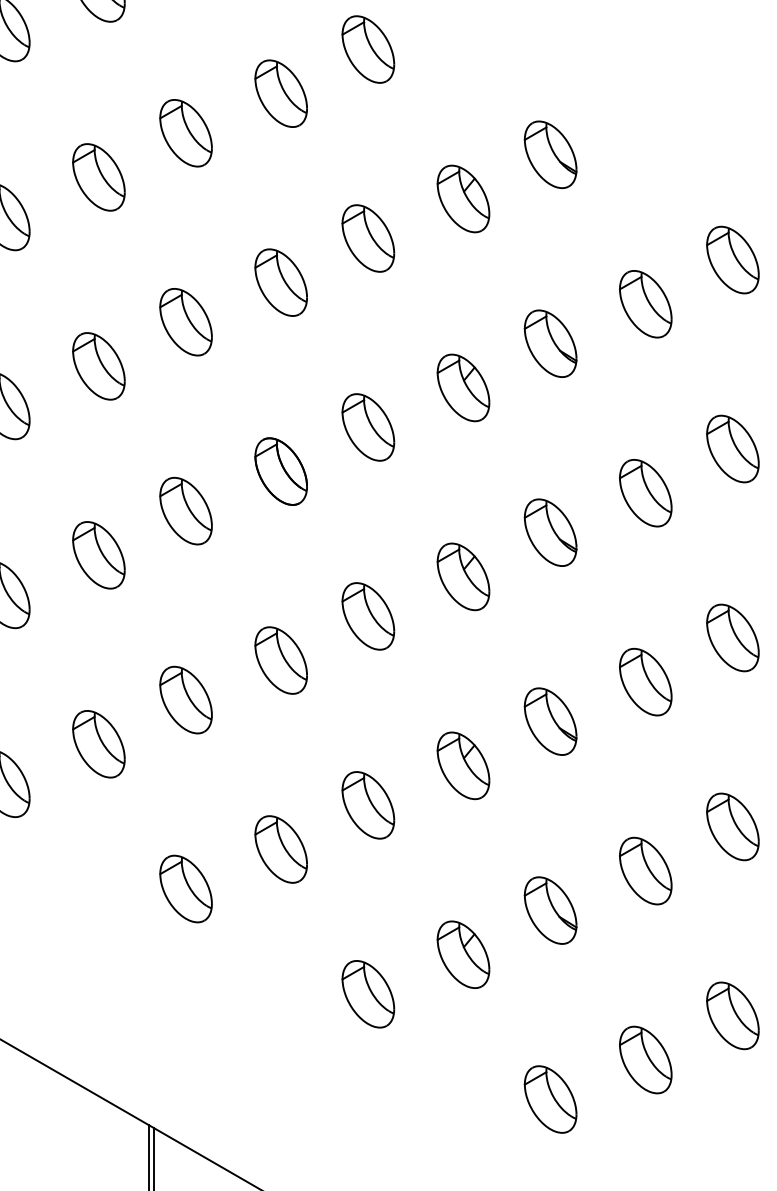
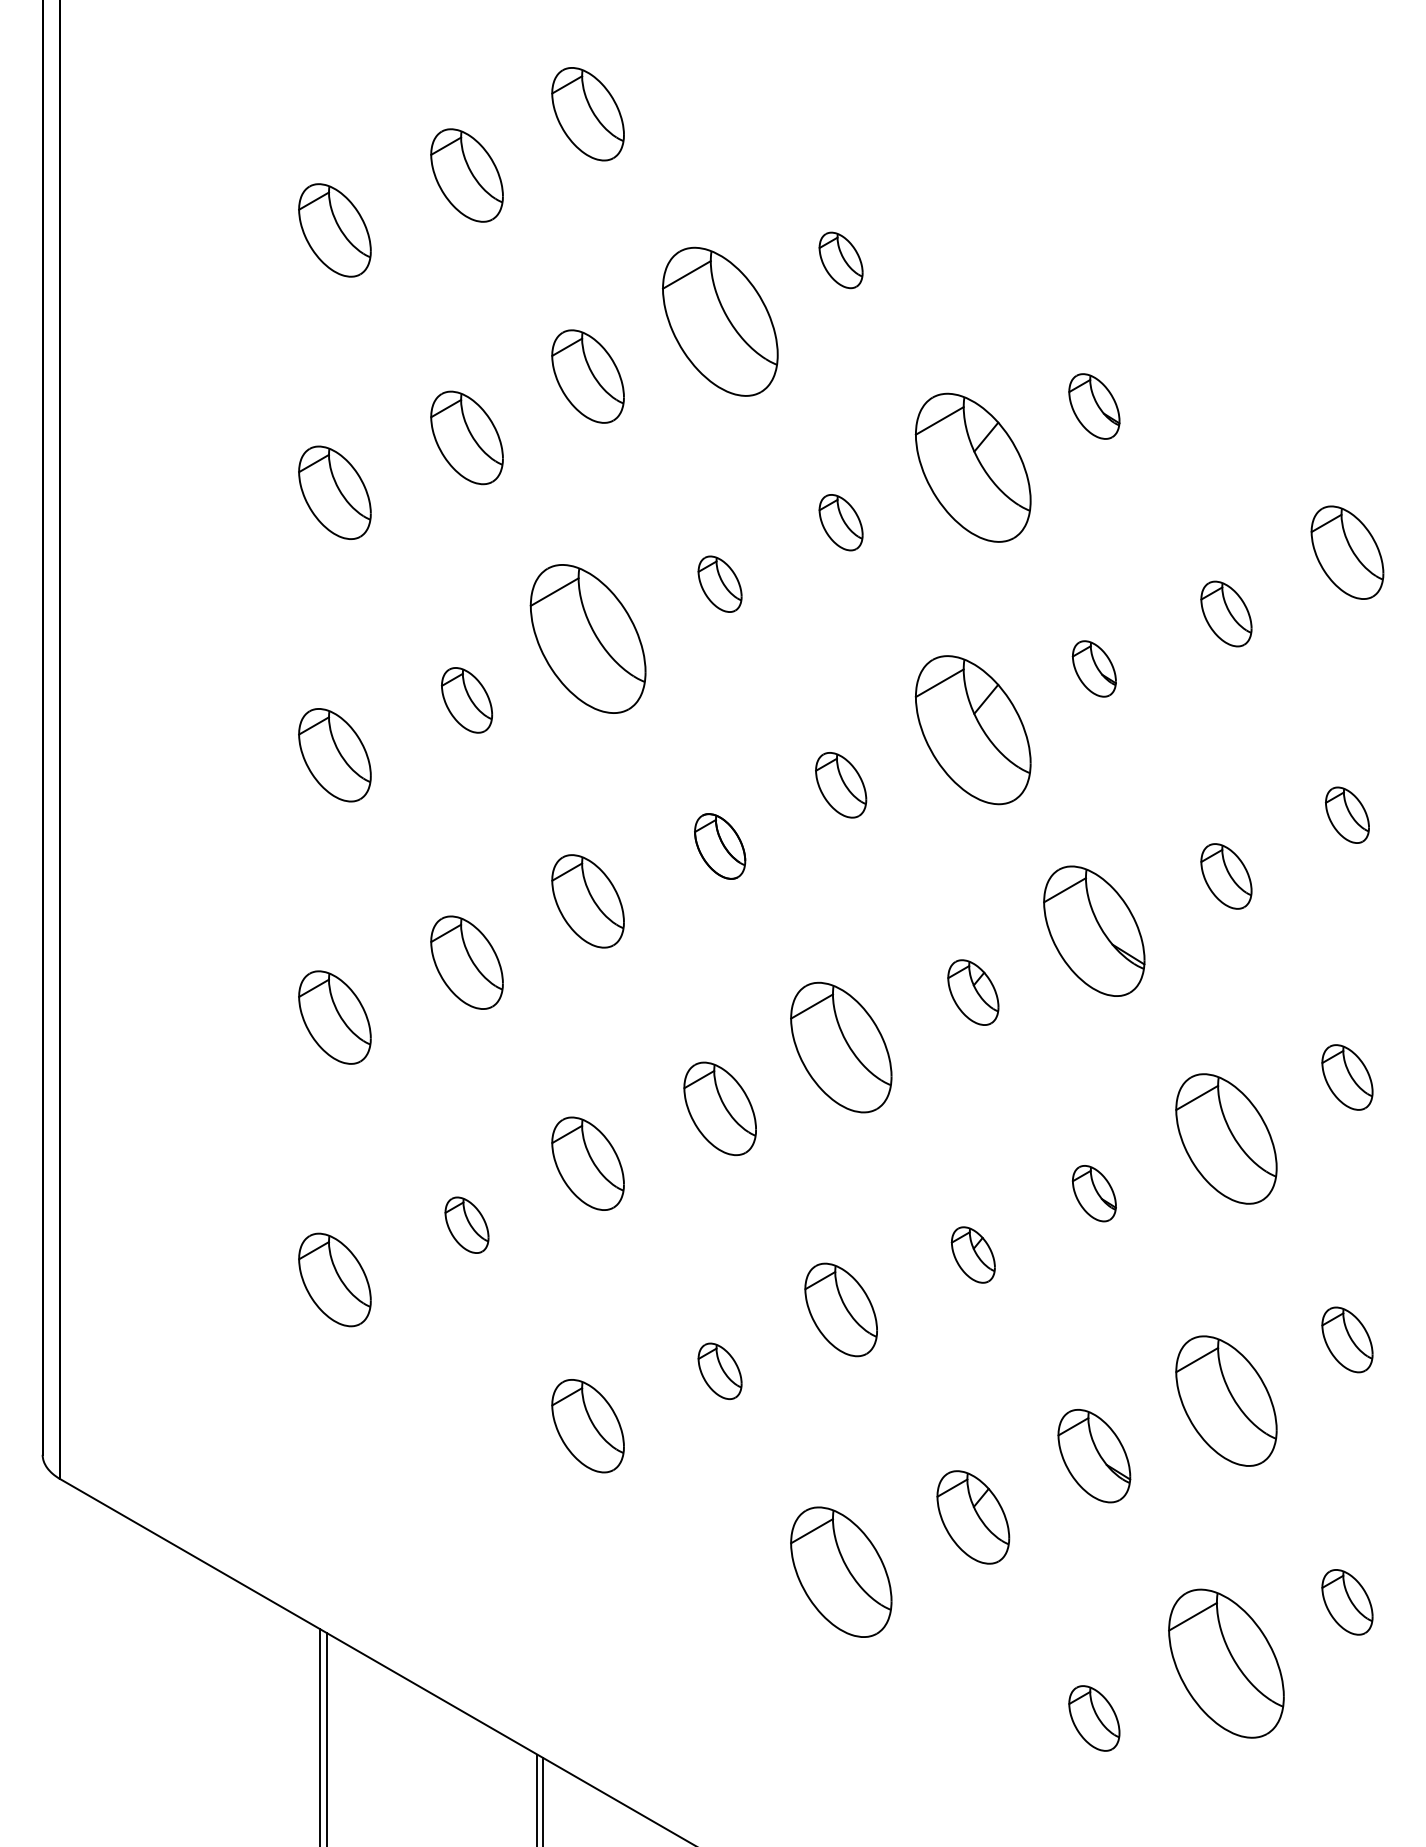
part: (367, 49) -> (840, 260), size x0.6
part: (280, 93) -> (719, 321), size x1.6
part: (550, 154) -> (1094, 406), size x0.7
part: (463, 198) -> (973, 467), size x1.6
part: (367, 238) -> (840, 522), size x0.6
part: (280, 282) -> (719, 584), size x0.6
part: (645, 303) -> (1226, 613), size x0.7
part: (185, 321) -> (587, 638), size x1.6
part: (550, 343) -> (1094, 668), size x0.6
part: (98, 366) -> (466, 700), size x0.7
part: (463, 388) -> (973, 730), size x1.6
part: (367, 427) -> (840, 785), size x0.7
part: (732, 449) -> (1347, 815), size x0.6
part: (280, 471) -> (719, 846), size x0.7
part: (645, 493) -> (1226, 876), size x0.7
part: (550, 532) -> (1094, 931), size x1.4
part: (463, 576) -> (973, 992), size x0.7
part: (367, 616) -> (840, 1047), size x1.4
part: (732, 637) -> (1347, 1077), size x0.7
part: (645, 681) -> (1226, 1138), size x1.4
part: (550, 721) -> (1094, 1193), size x0.6
part: (98, 744) -> (466, 1225), size x0.6
part: (463, 765) -> (973, 1254), size x0.6
part: (732, 826) -> (1347, 1339), size x0.7
part: (280, 849) -> (719, 1371), size x0.6
part: (645, 871) -> (1226, 1401), size x1.4
part: (367, 994) -> (840, 1572), size x1.4
part: (732, 1016) -> (1347, 1602), size x0.7
part: (645, 1059) -> (1226, 1663), size x1.6
part: (550, 1099) -> (1094, 1718), size x0.7

